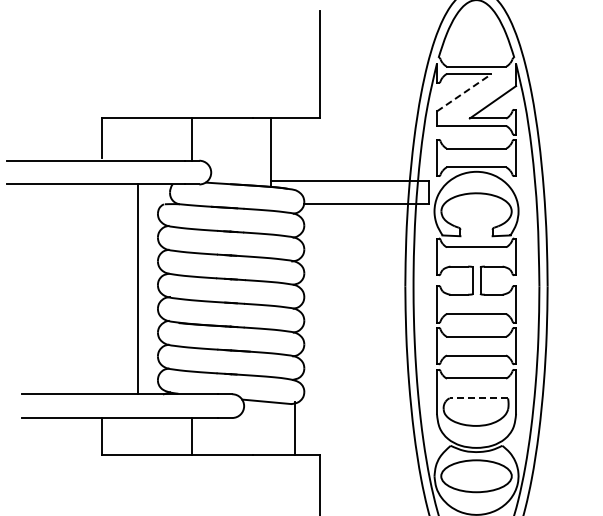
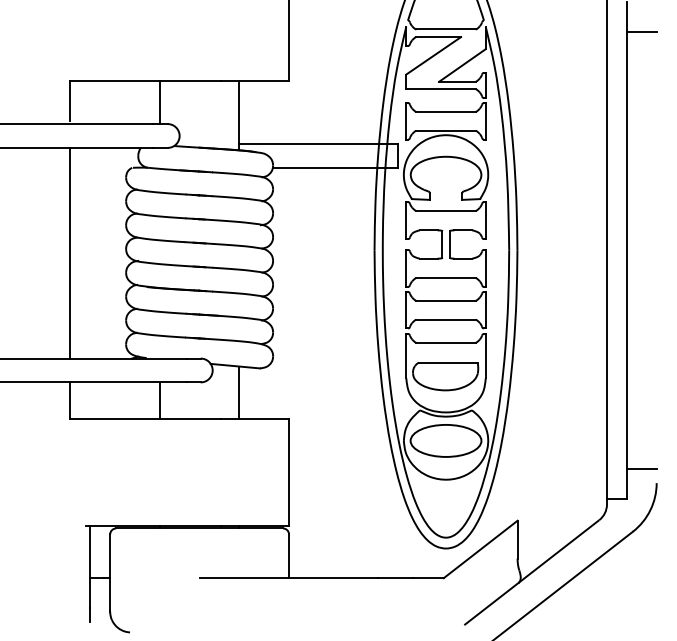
line: (465, 92) -> (434, 55), dashed -> solid
line: (138, 288) -> (70, 252), moved
line: (477, 398) -> (447, 362), dashed -> solid
line: (294, 428) -> (239, 392), moved

